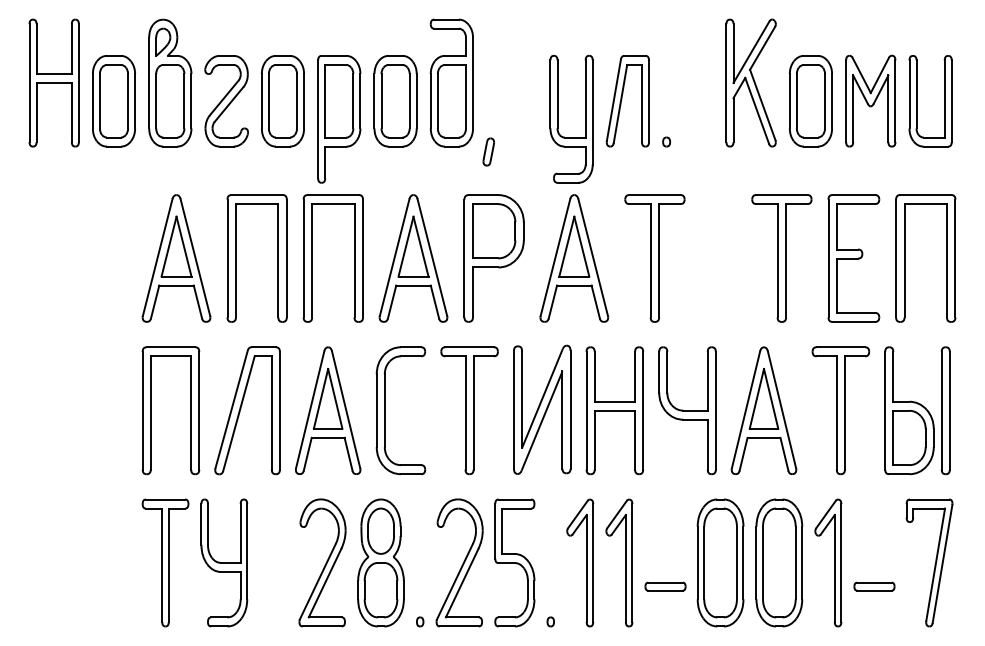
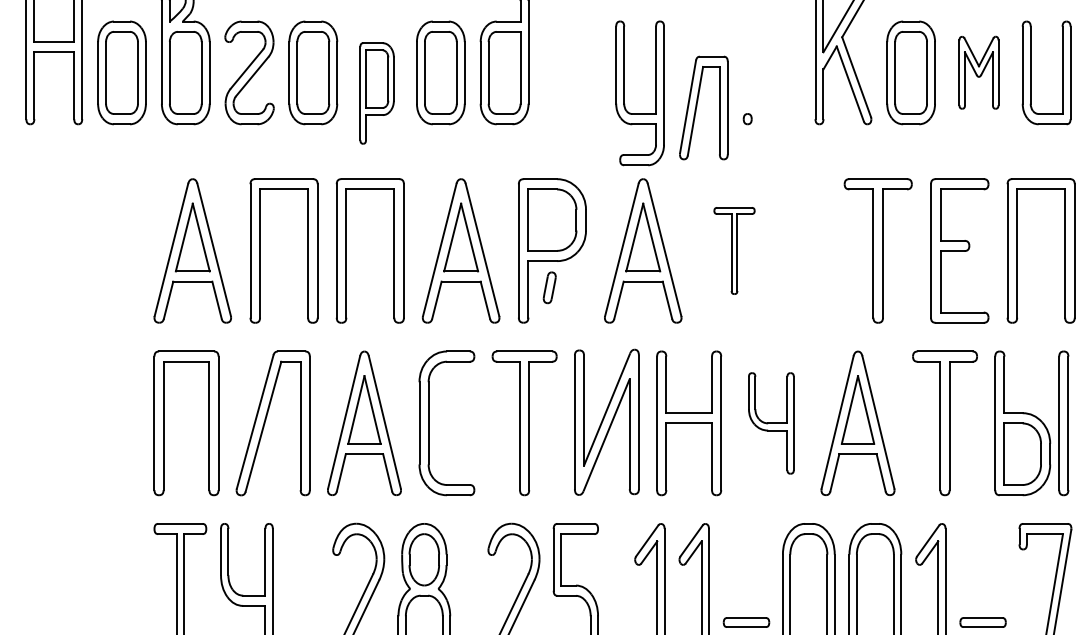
part: (870, 100) -> (978, 72), size x0.7
part: (627, 101) -> (703, 108), moved
part: (339, 119) -> (377, 93), size x0.7
part: (488, 151) -> (549, 287), moved
part: (654, 258) -> (734, 250), size x0.6
part: (687, 410) -> (771, 423), size x0.7

